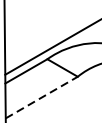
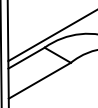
line: (41, 97) -> (39, 80), dashed -> solid

